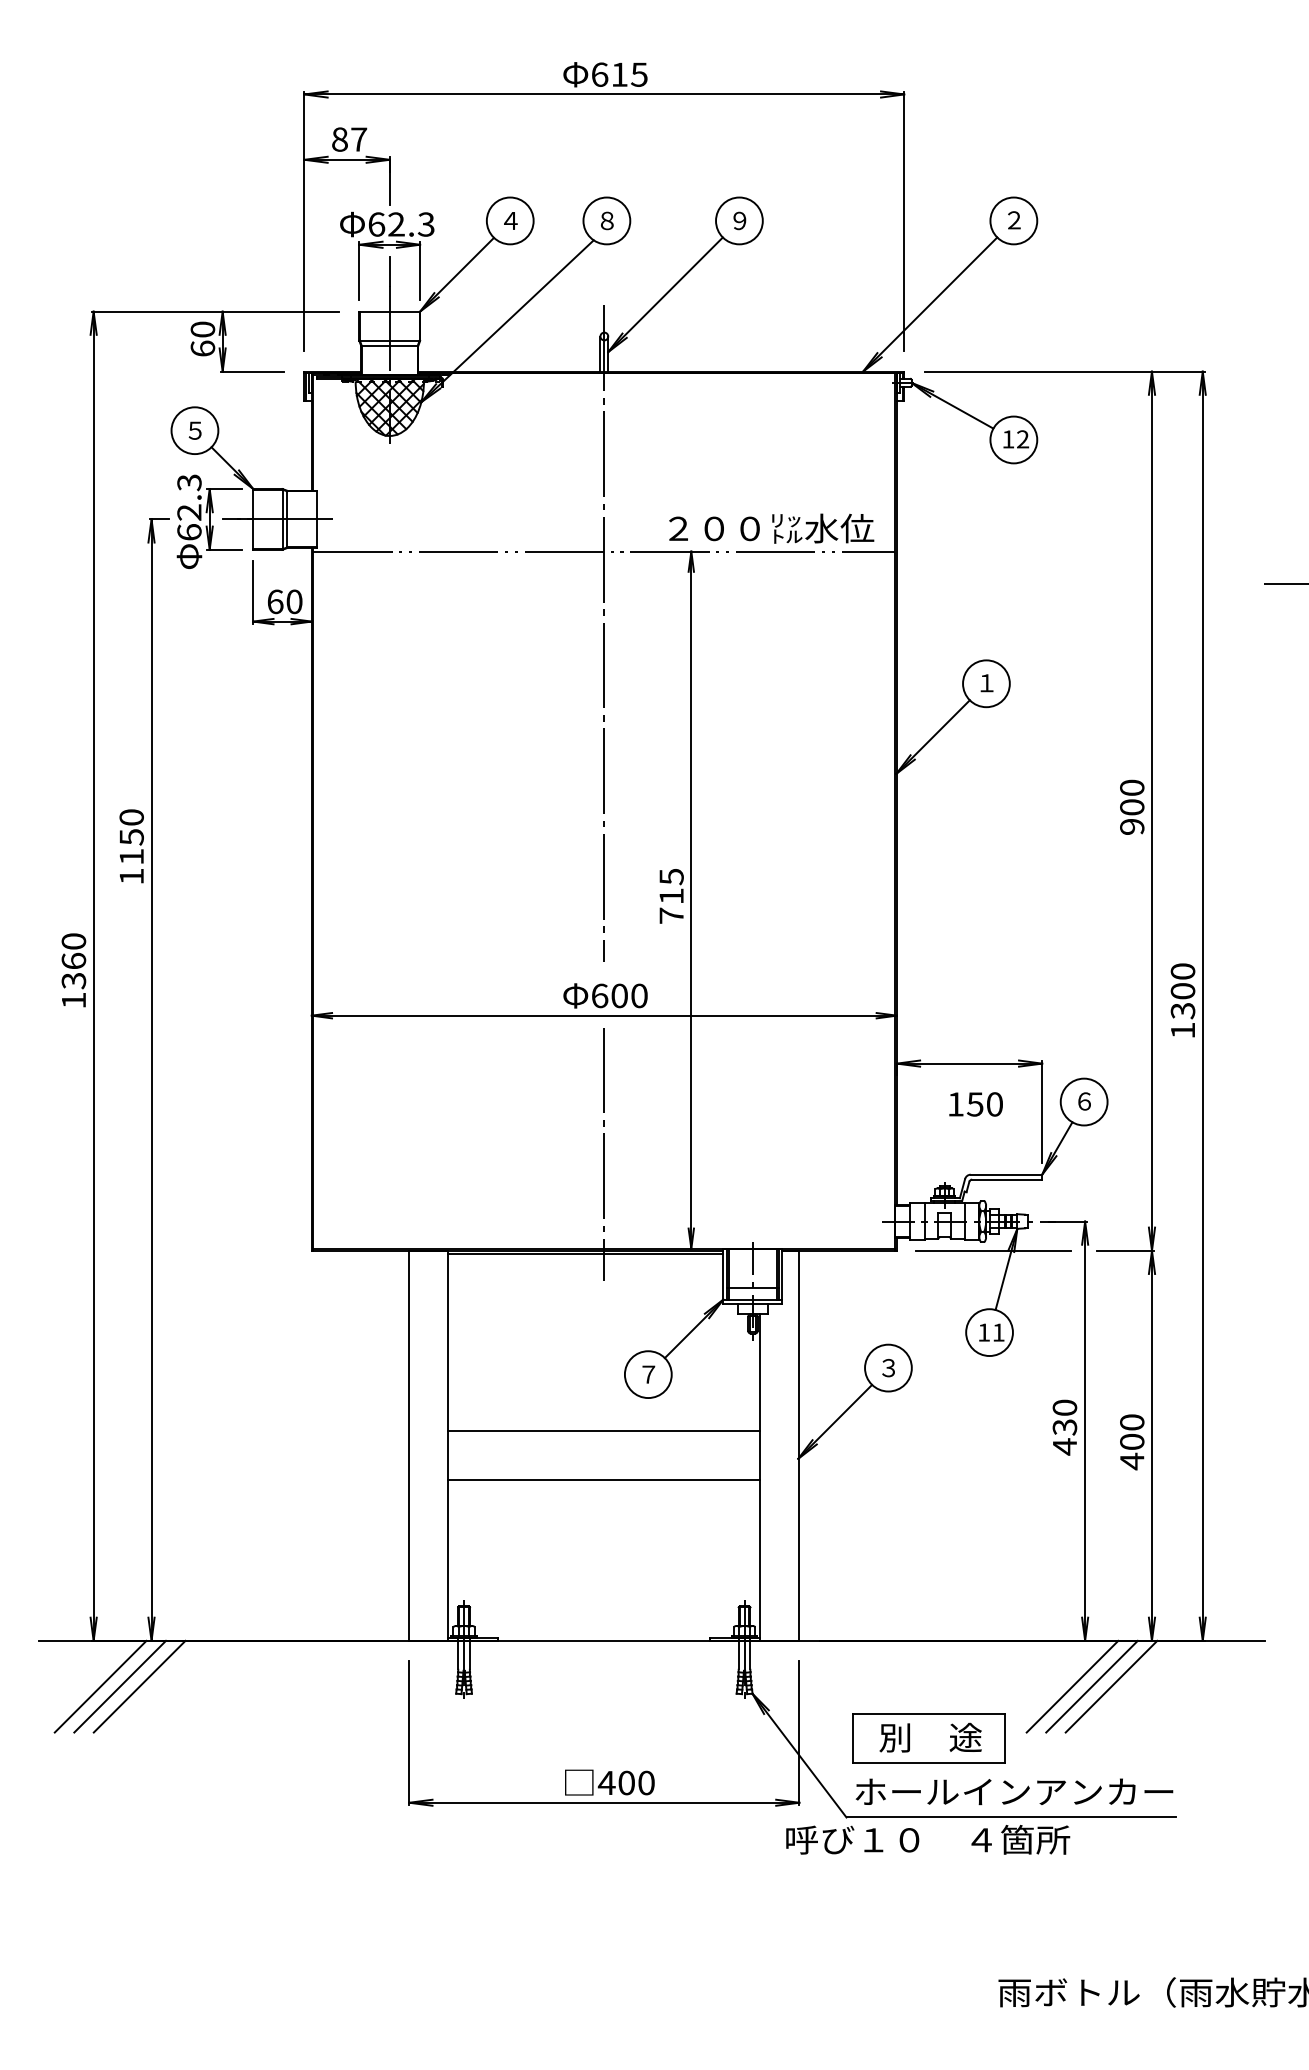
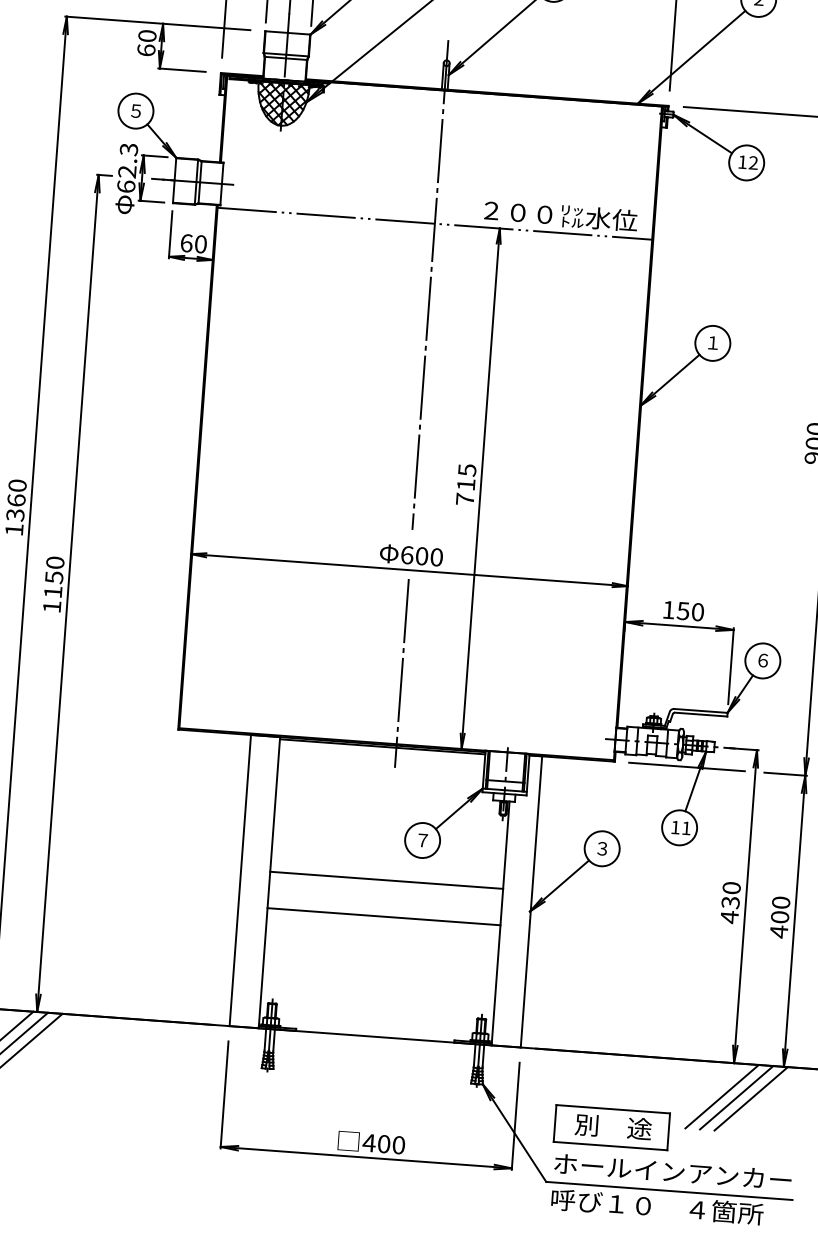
text: (131, 846) -> (53, 584), moved
text: (975, 1104) -> (683, 611), moved
text: (928, 1839) -> (657, 1206), moved

